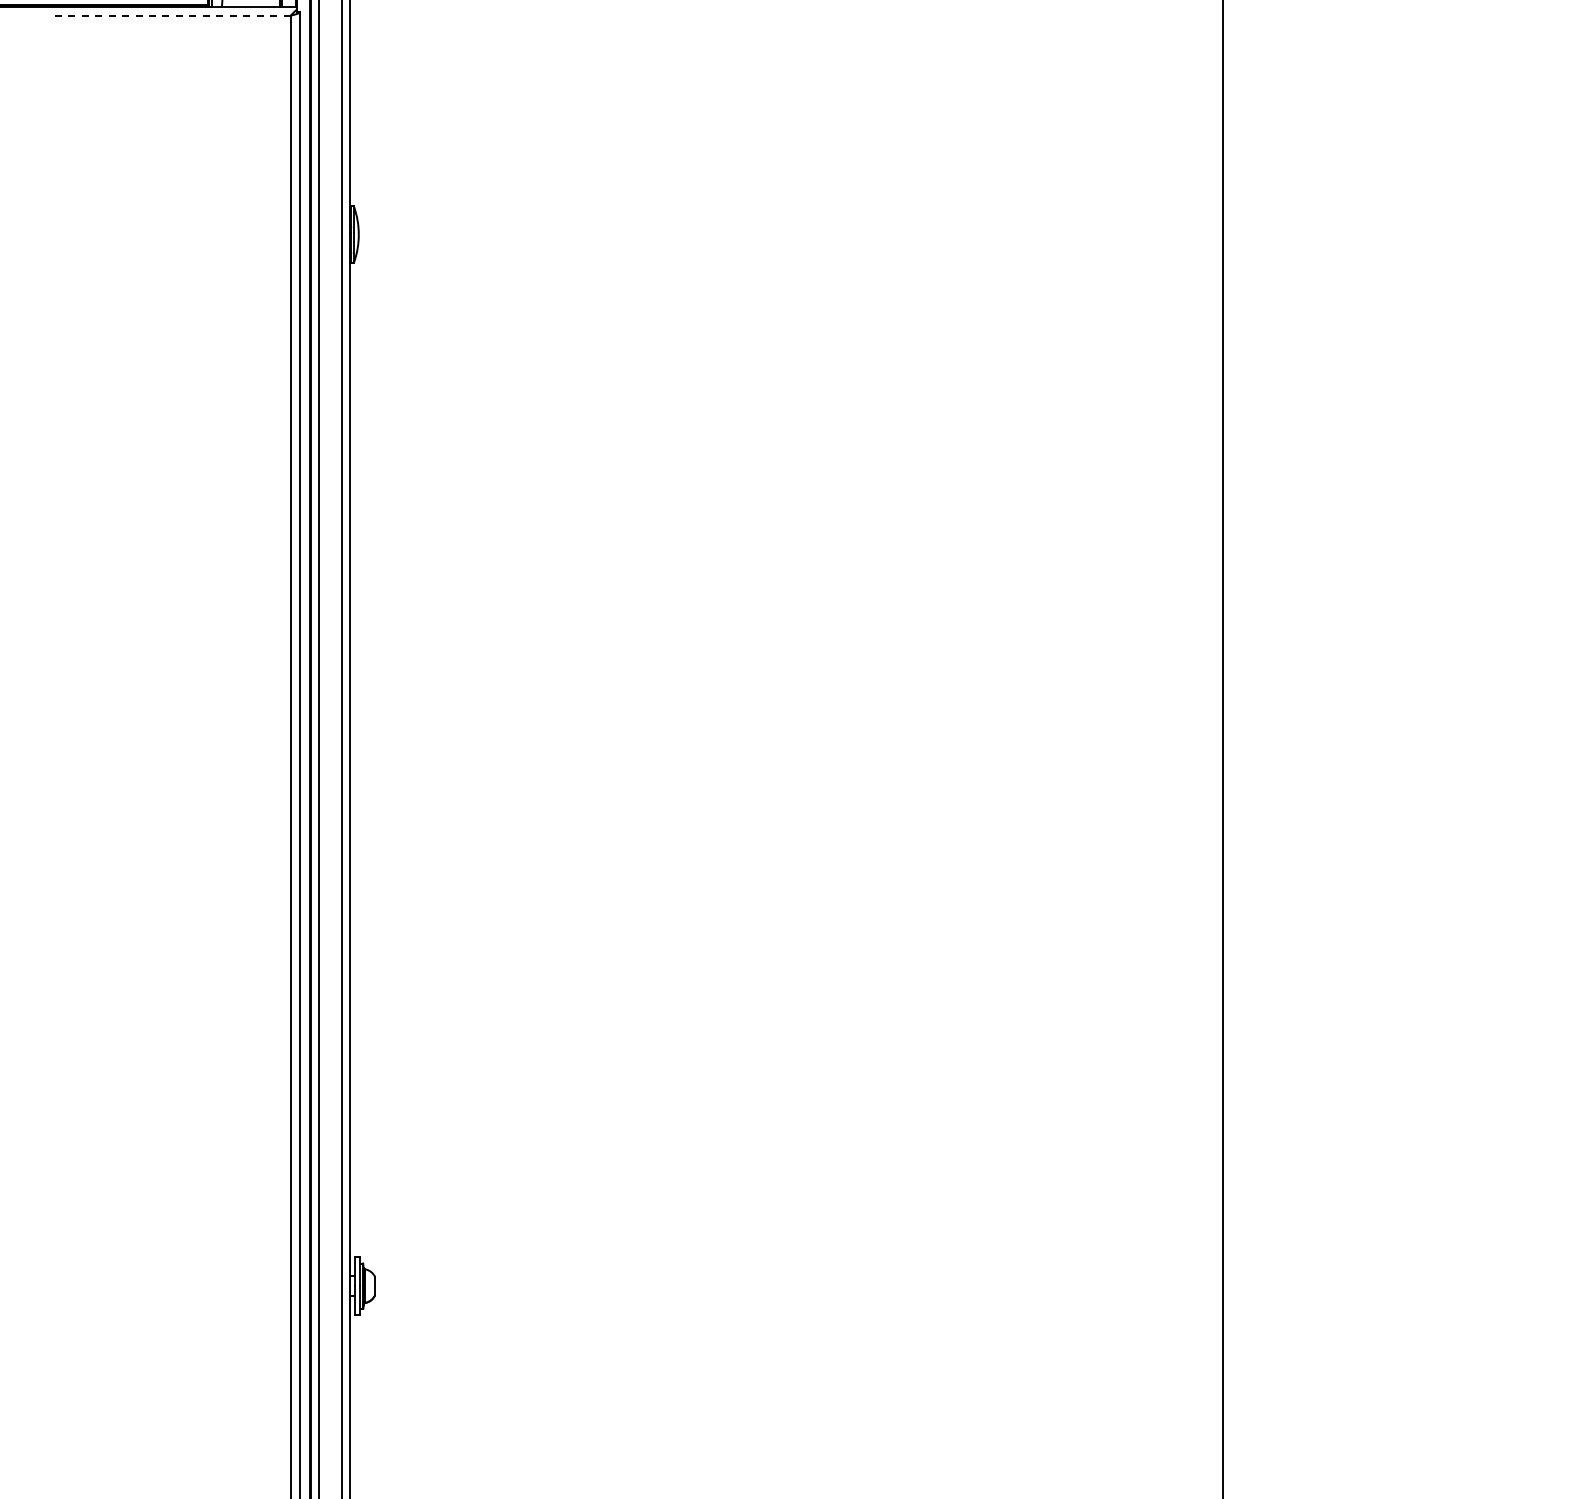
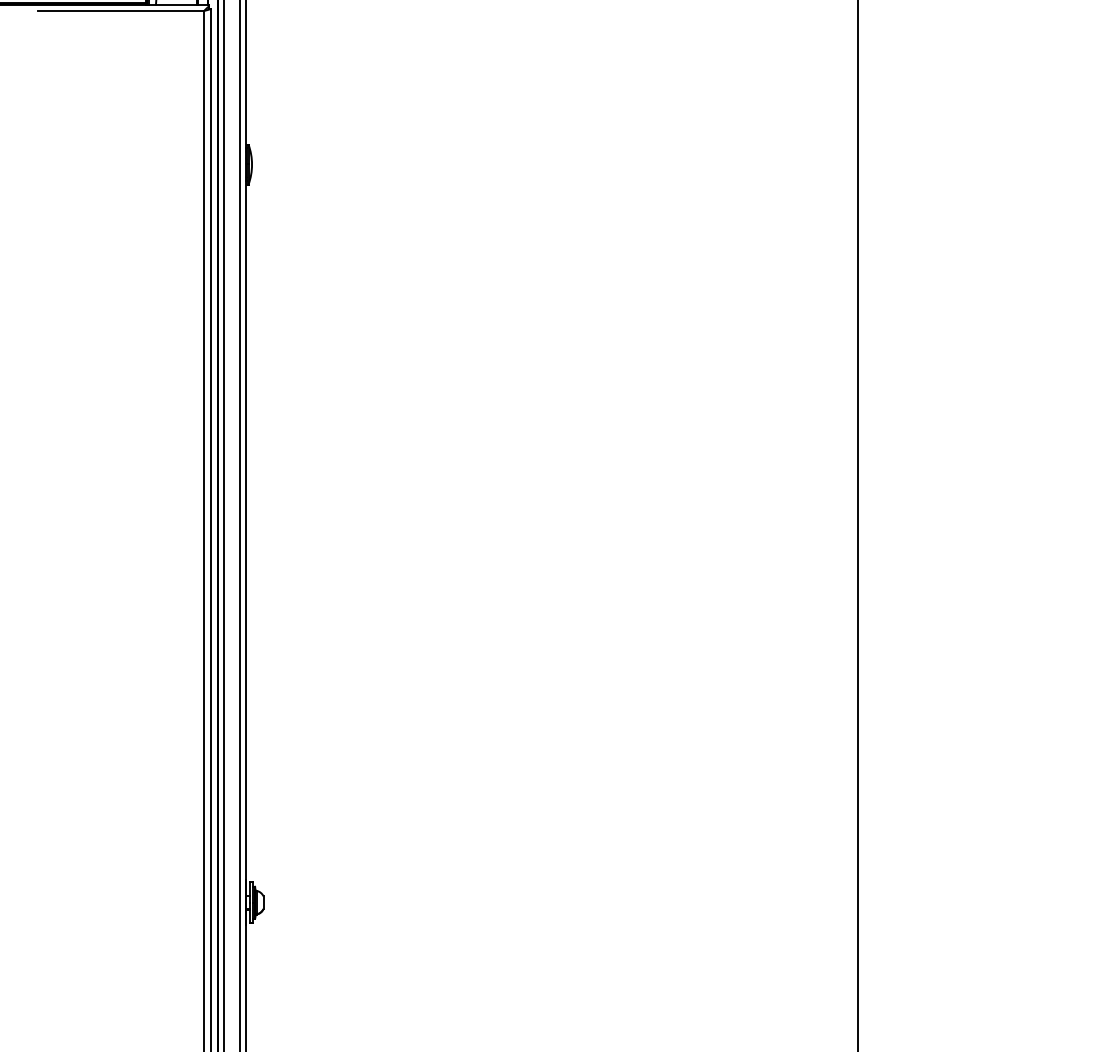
line: (171, 15) -> (120, 10), dashed -> solid

